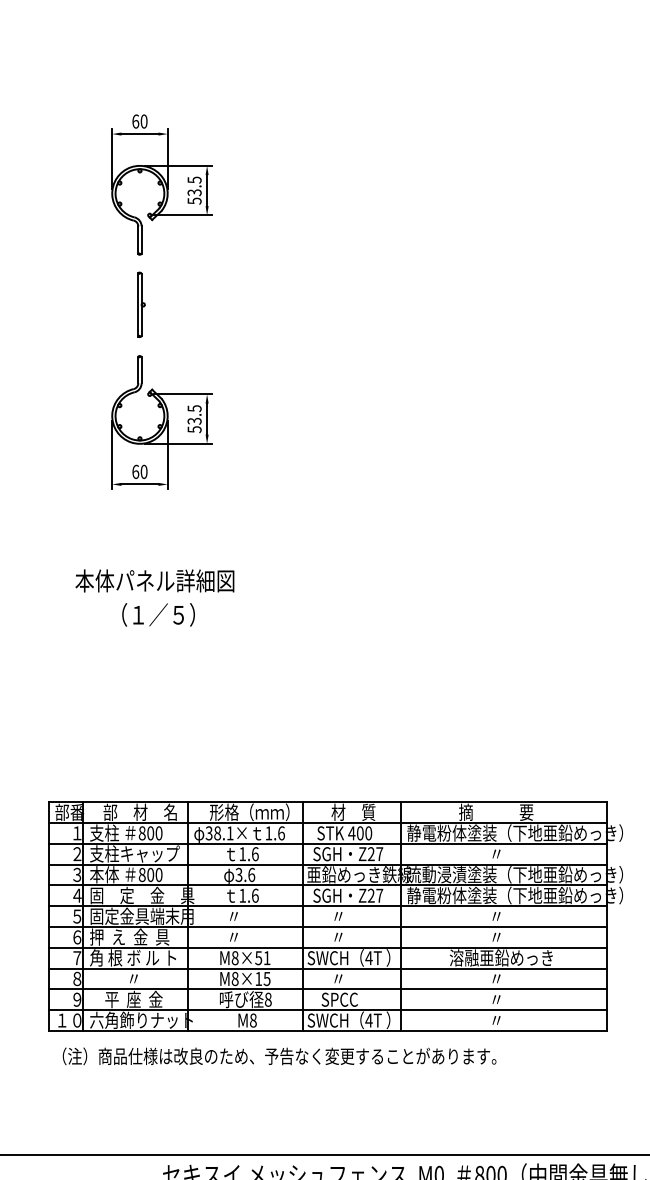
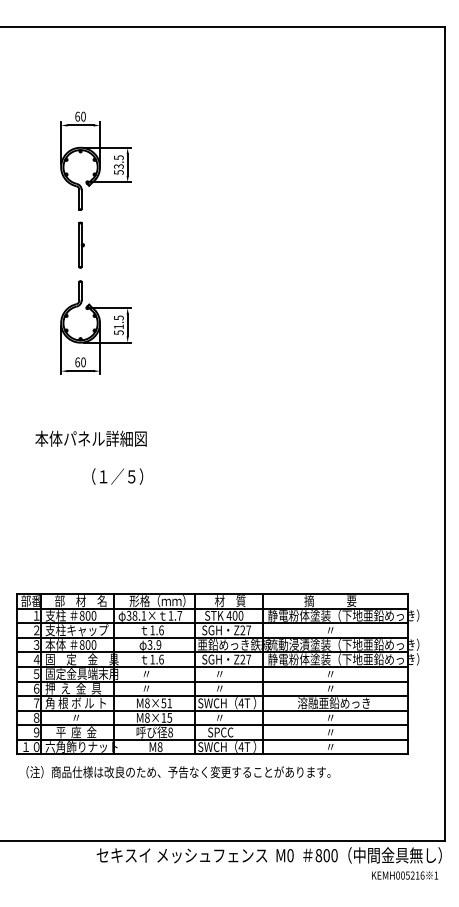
text: (194, 420) -> (118, 326), 53.5 -> 51.5
text: (158, 614) -> (117, 476), moved
text: (281, 832) -> (179, 615), 1.6 -> 1.7
text: (251, 874) -> (158, 644), 3.6 -> 3.9

